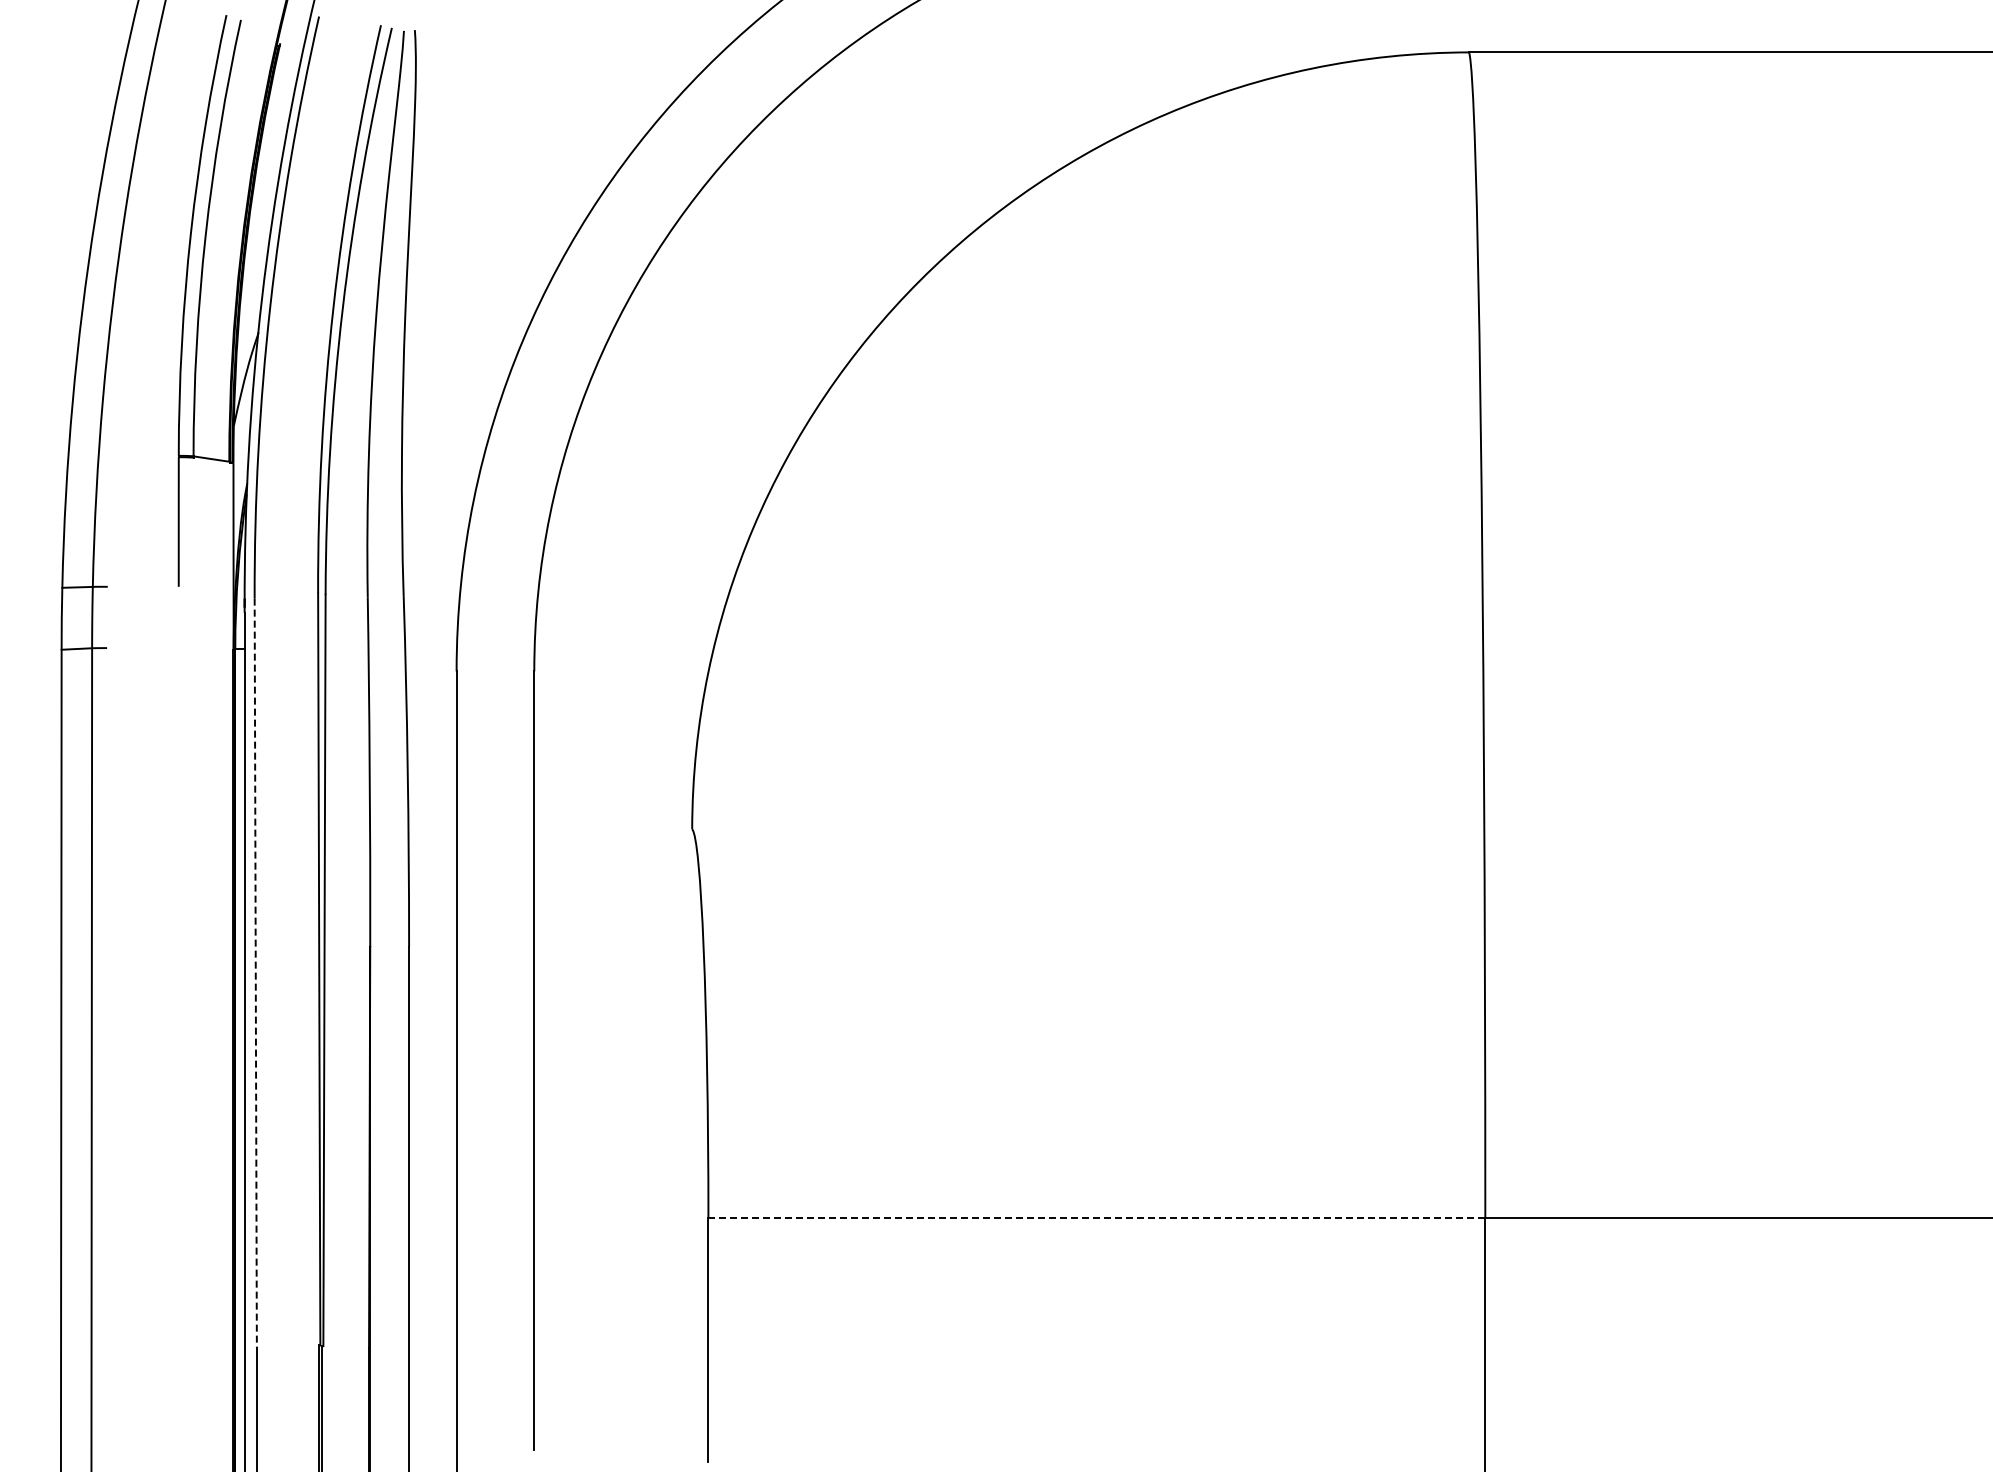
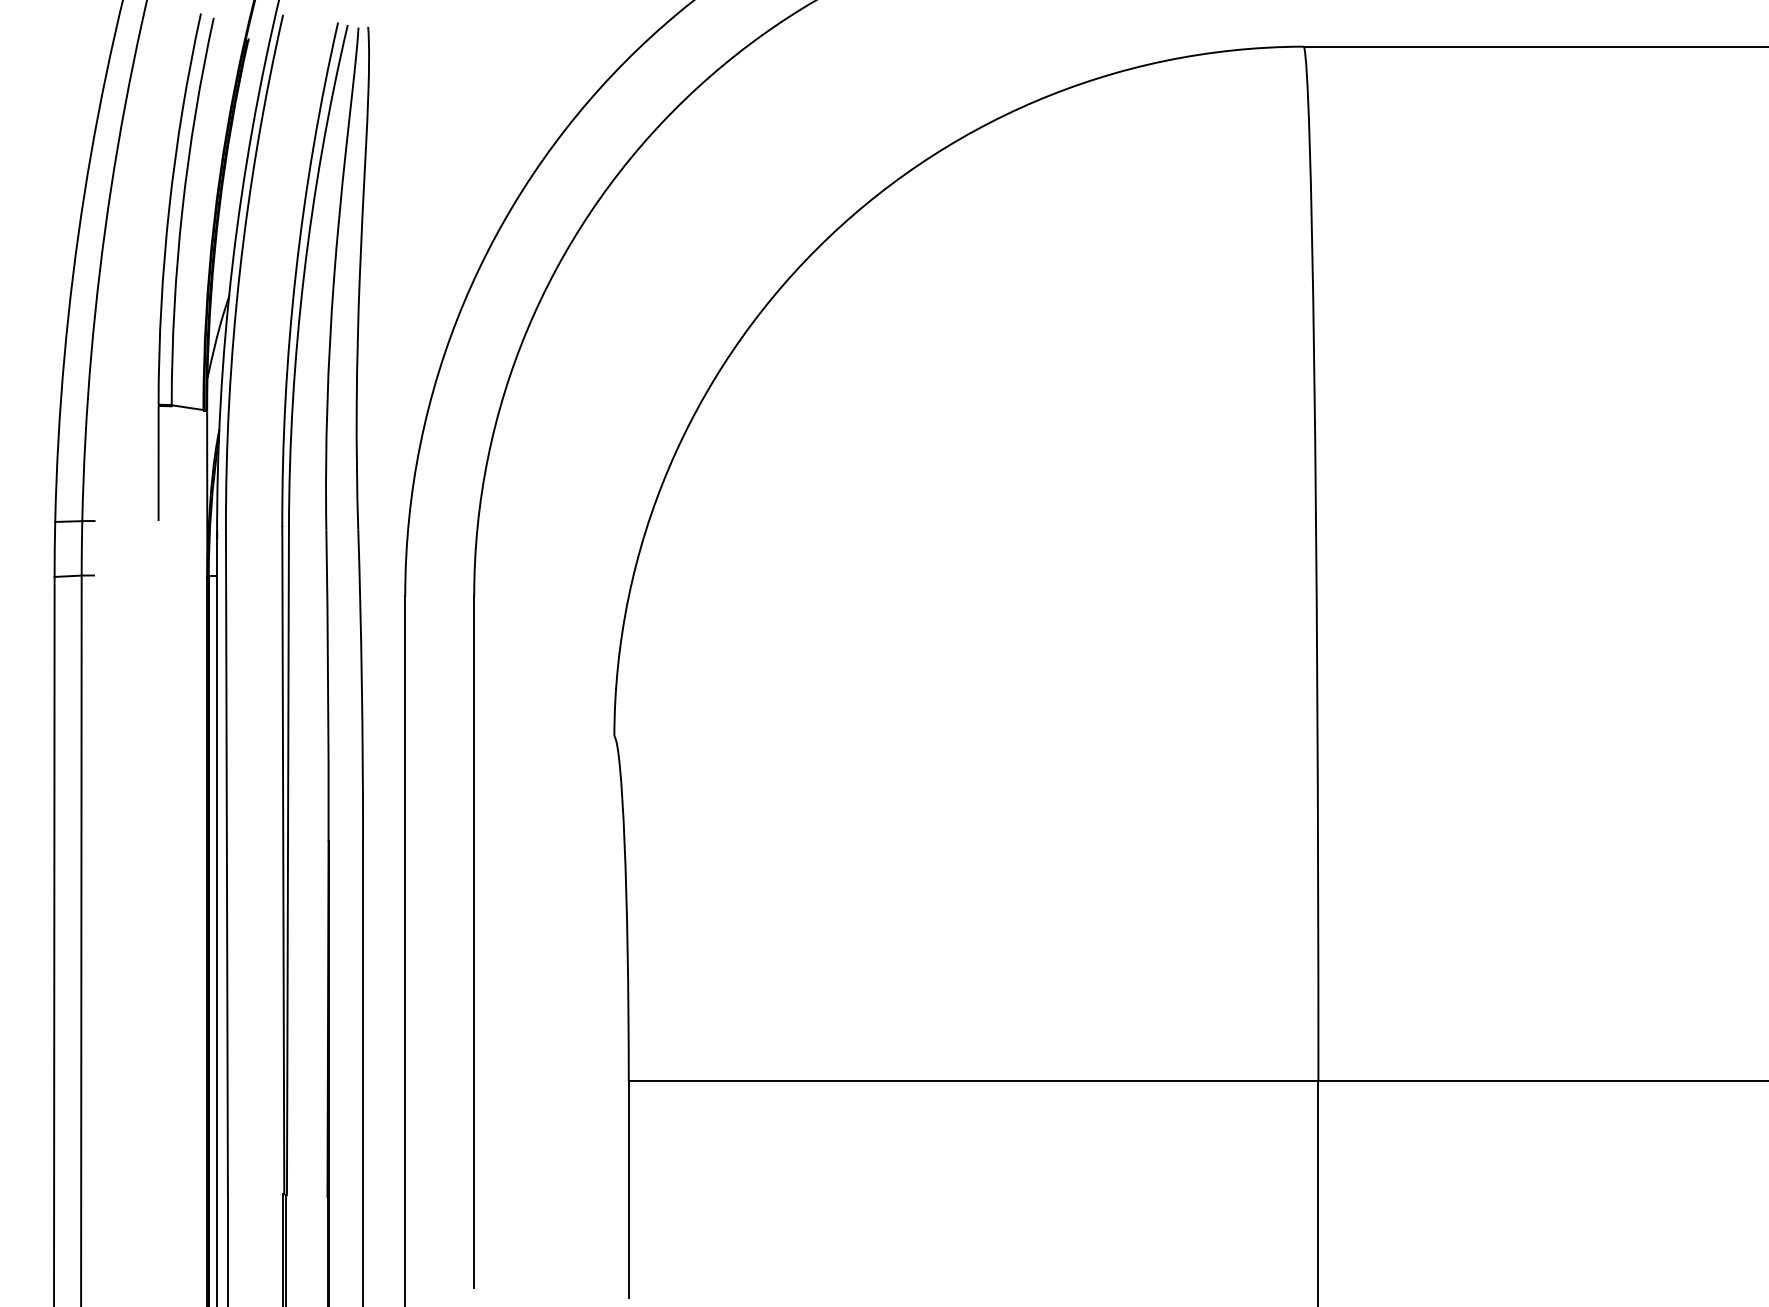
line: (255, 973) -> (226, 864), dashed -> solid
line: (1096, 1217) -> (973, 1080), dashed -> solid

